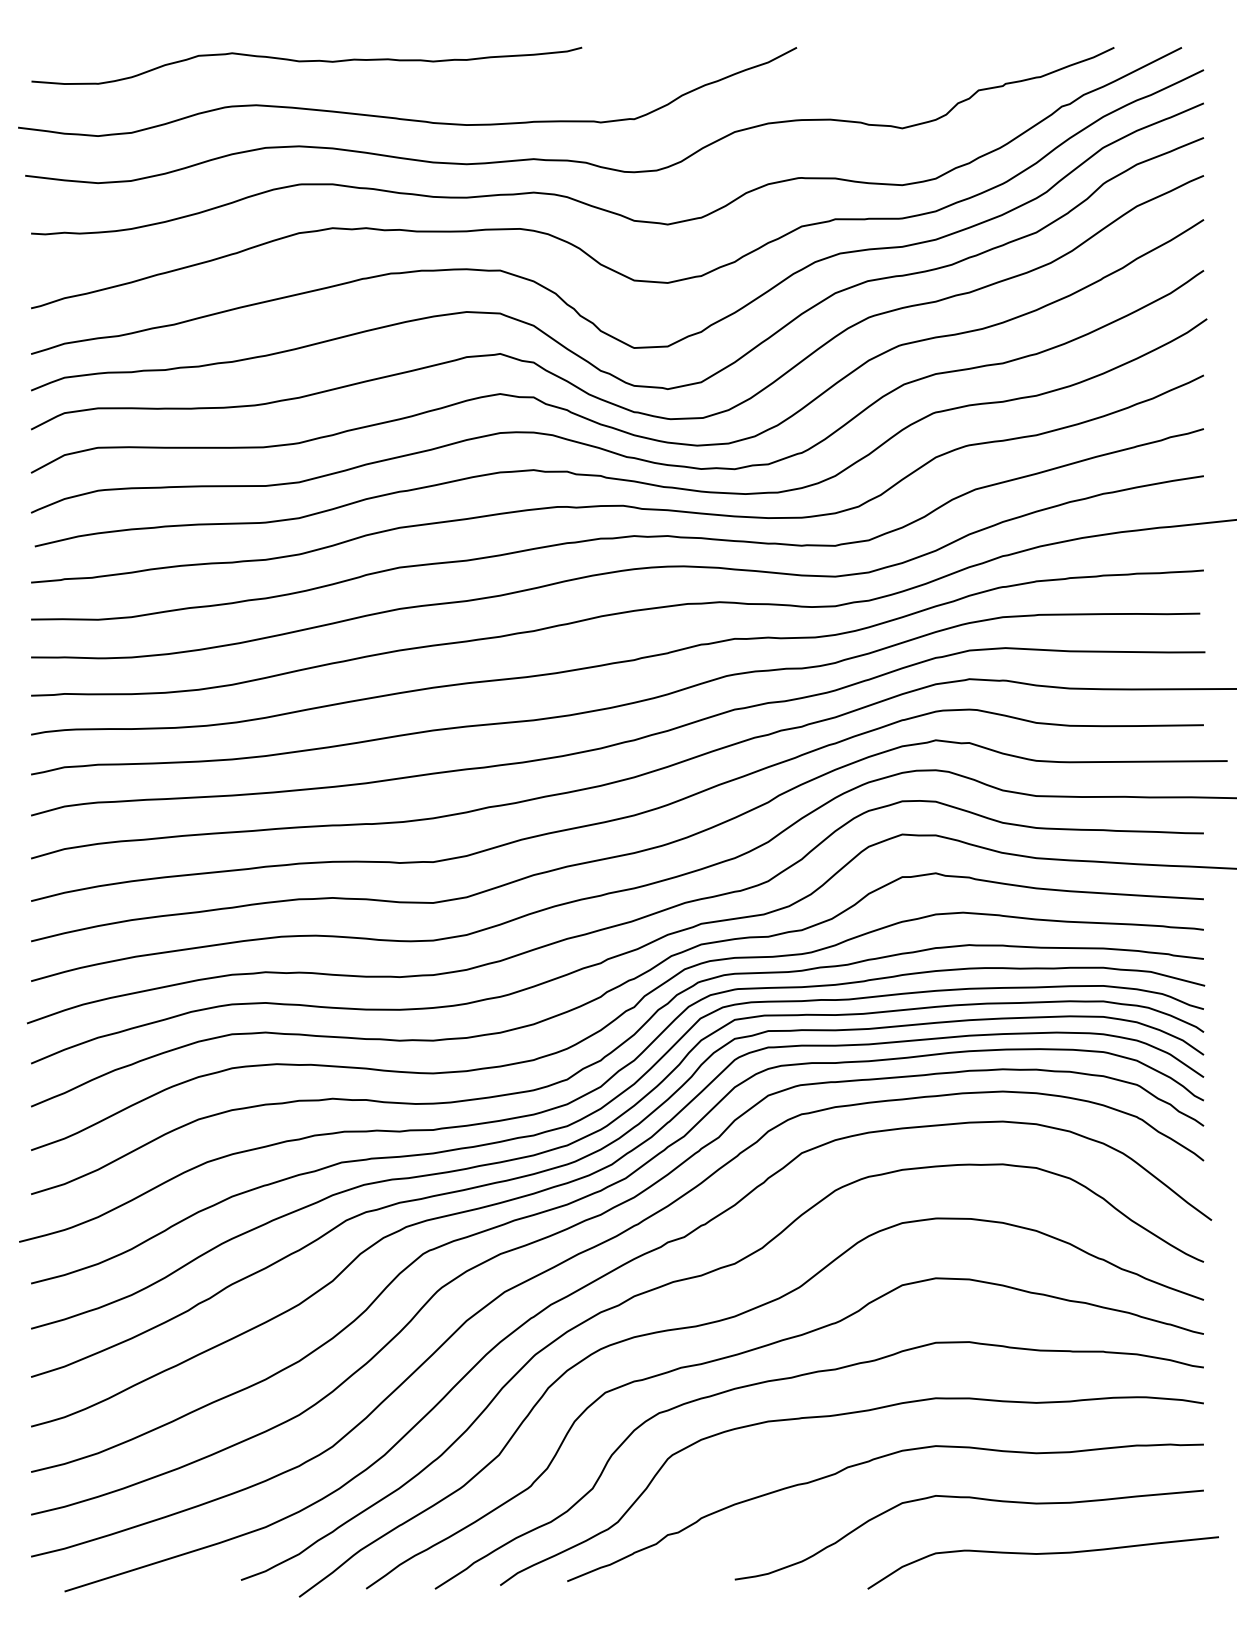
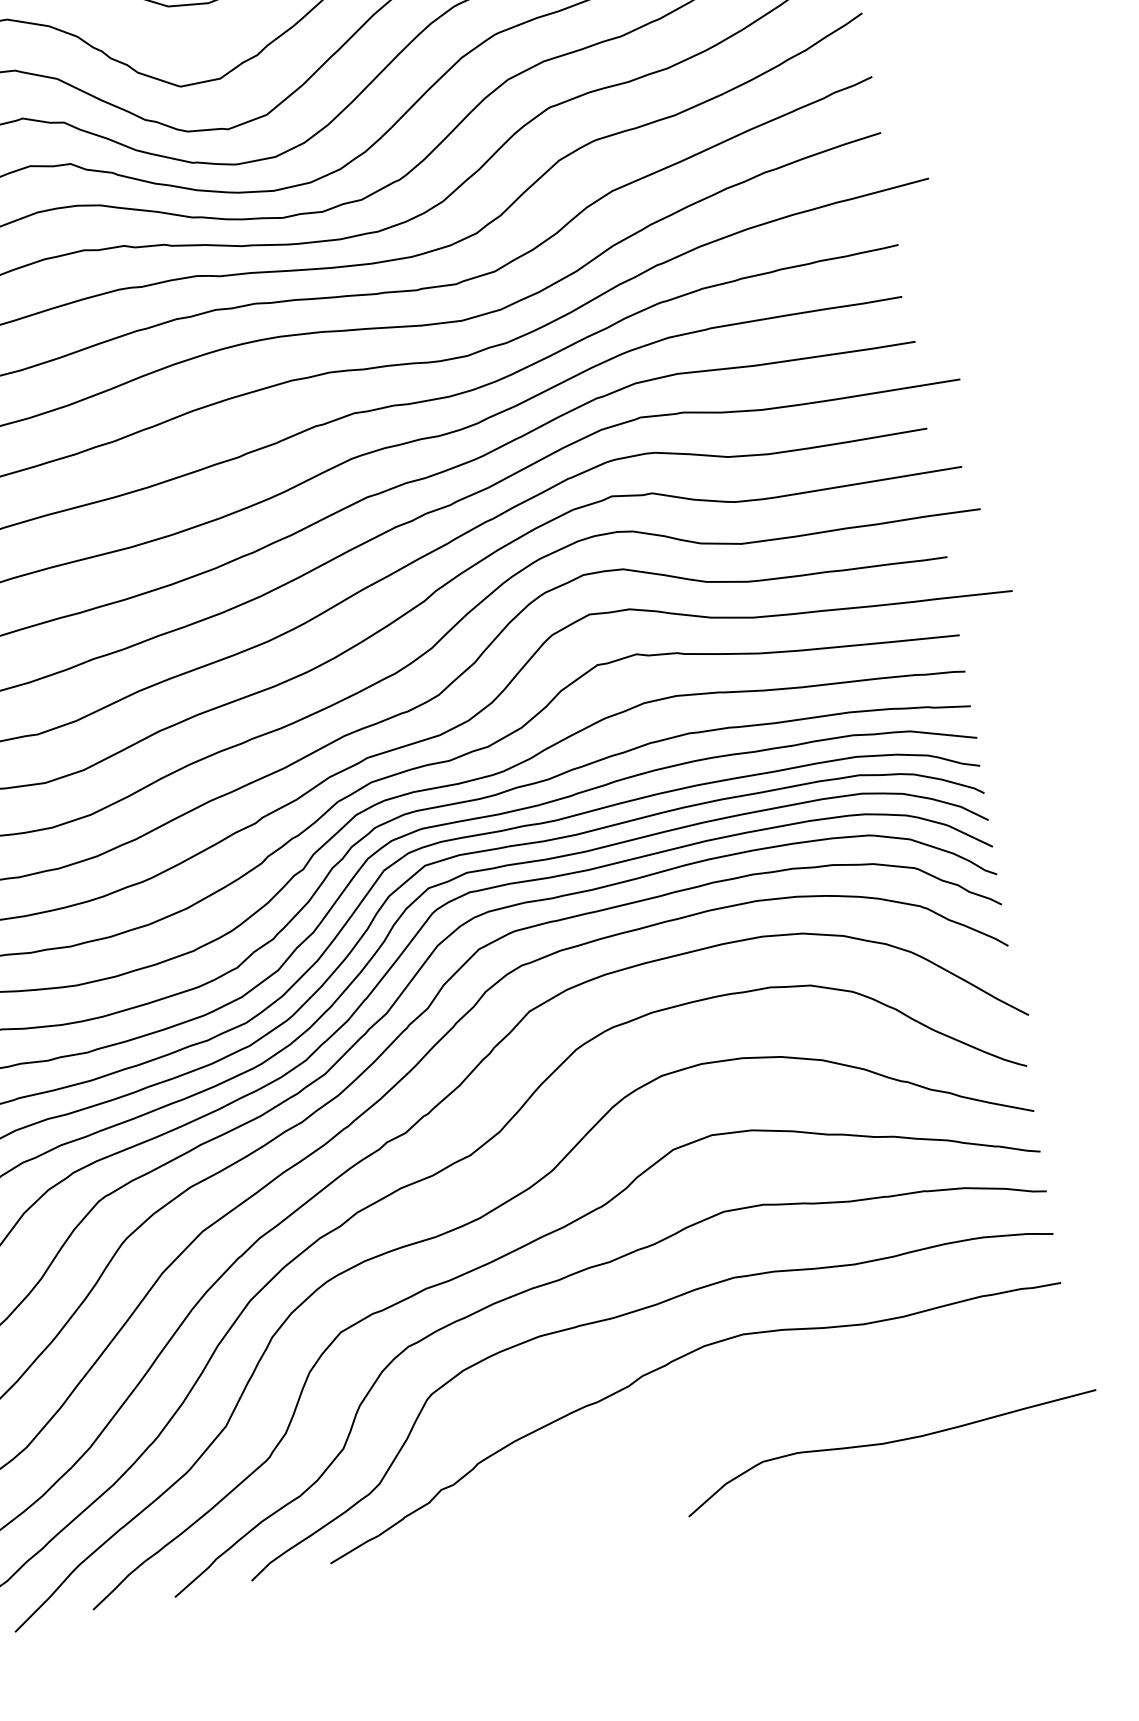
curve: (976, 1499) -> (801, 1390), removed

